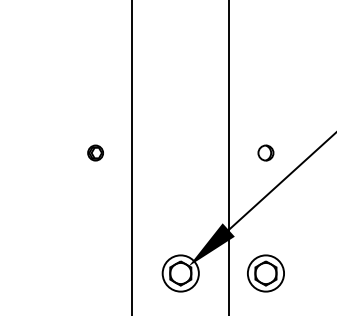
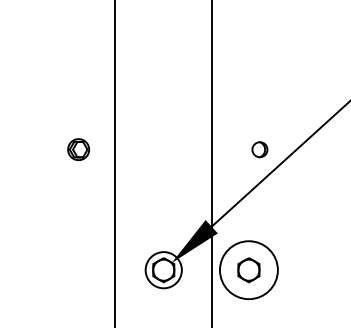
part: (95, 152) -> (78, 149), size x1.4
part: (265, 152) -> (259, 149), moved
circle: (265, 273) -> (248, 270), size x1.6

